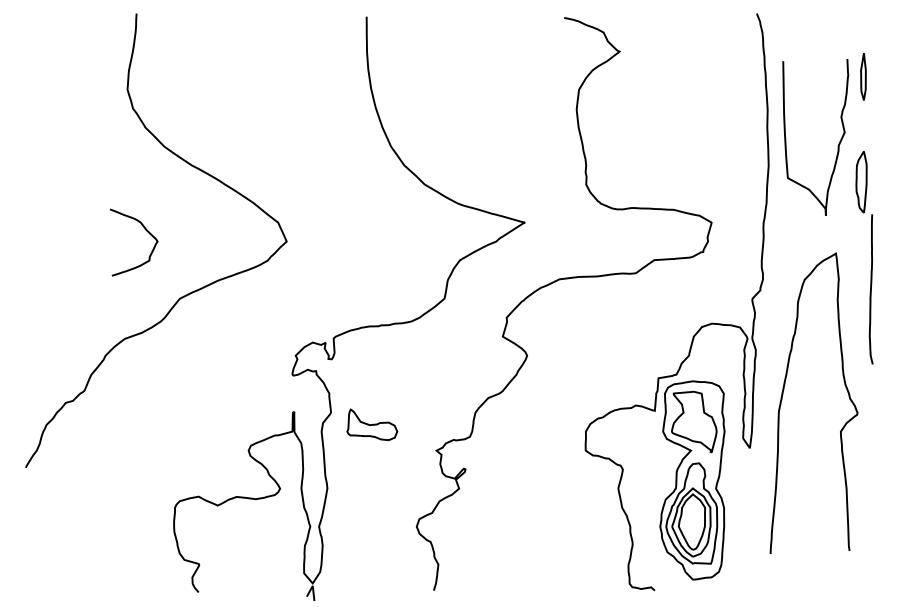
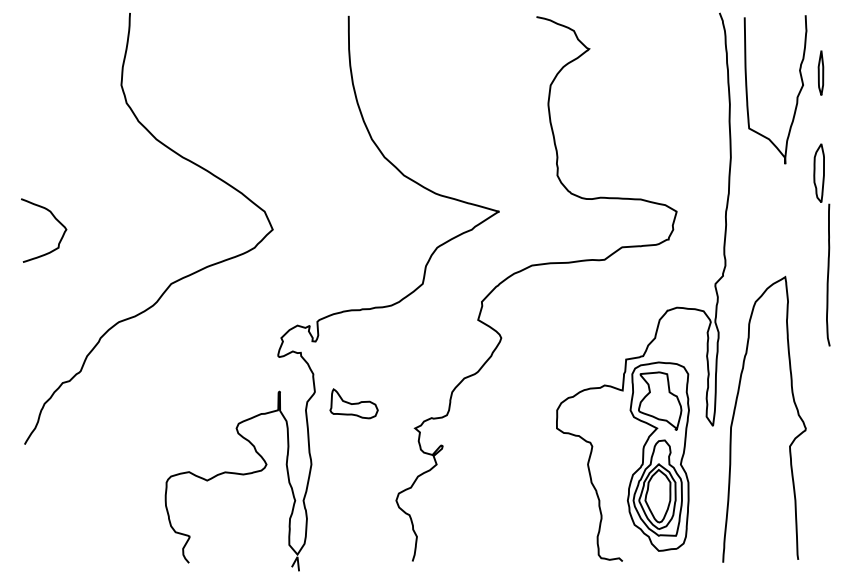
curve: (837, 145) -> (796, 97), moved
curve: (145, 230) -> (54, 219), moved
curve: (783, 395) -> (735, 412), moved

